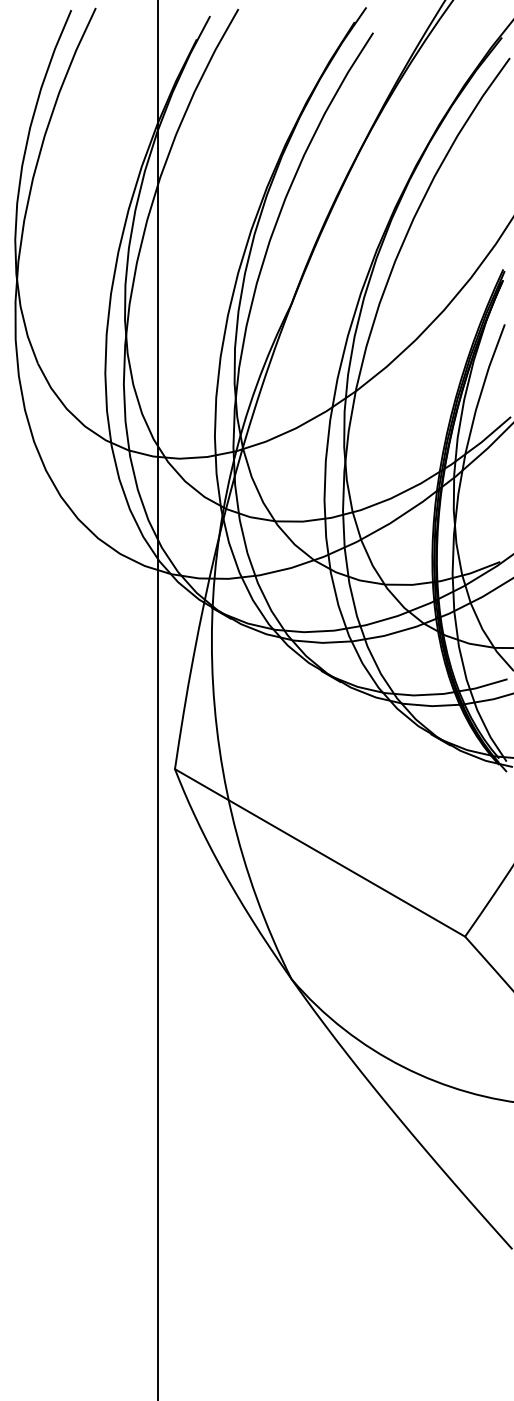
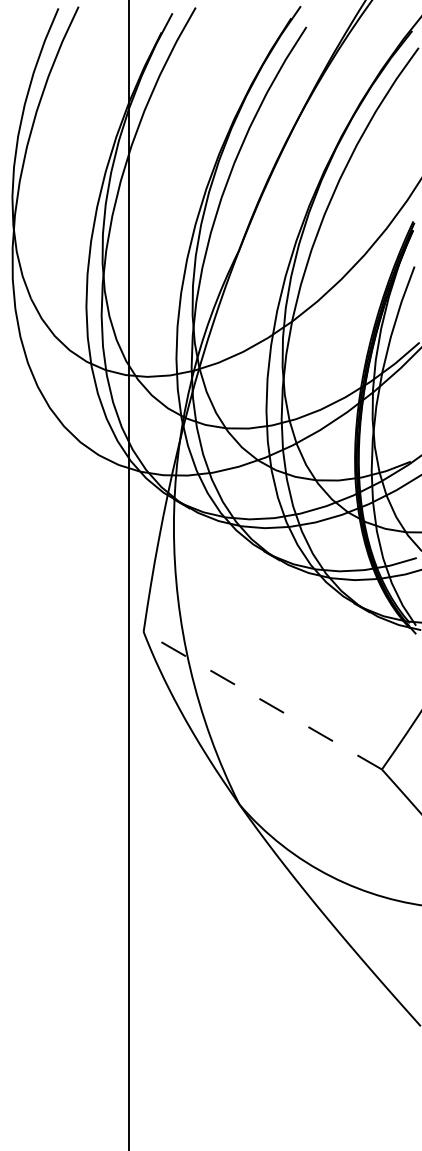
line: (319, 852) -> (262, 700), solid -> dashed

